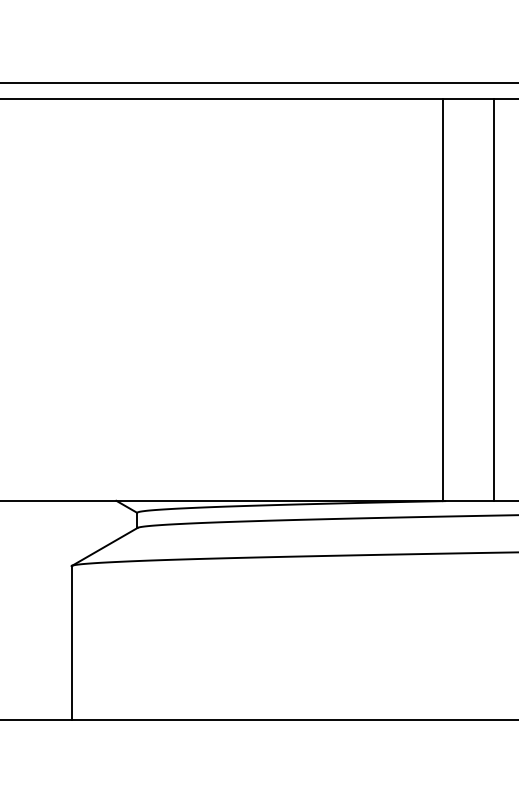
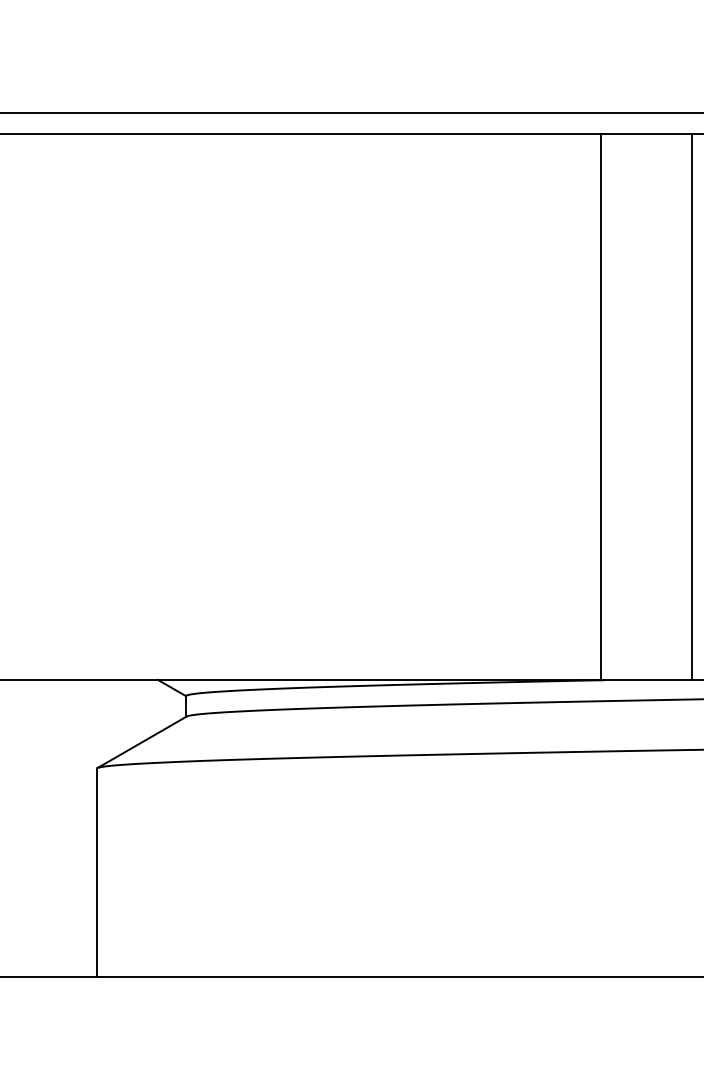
line: (494, 299) -> (692, 406), moved

